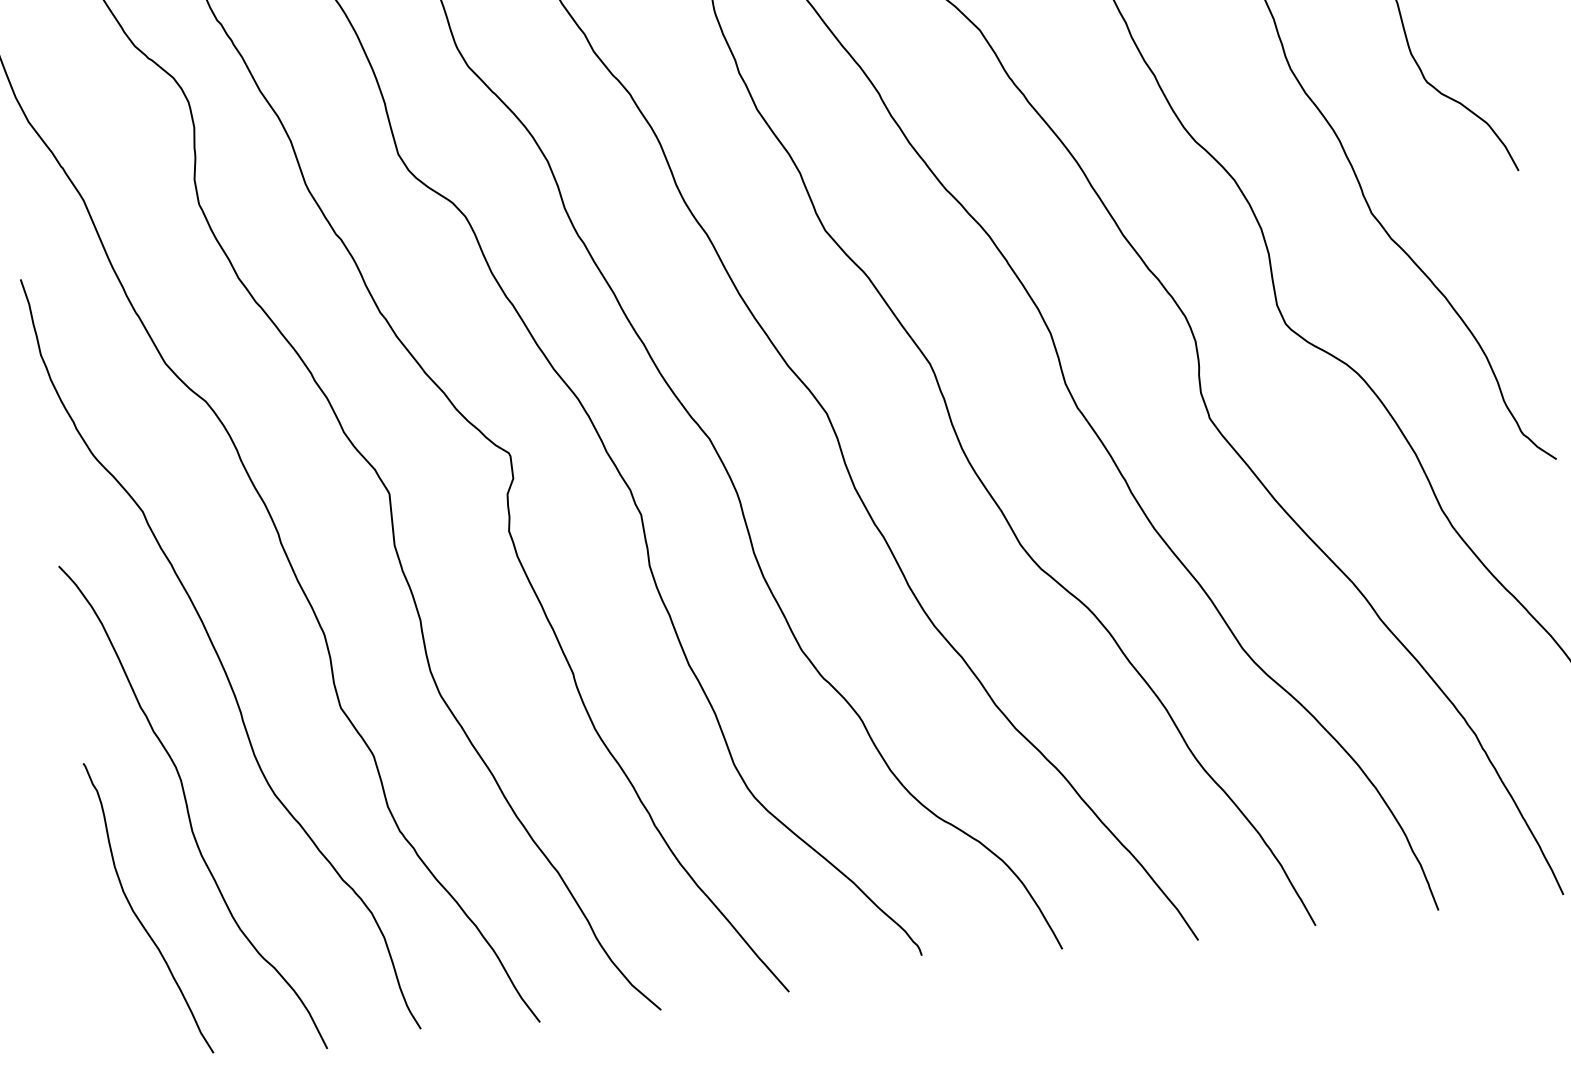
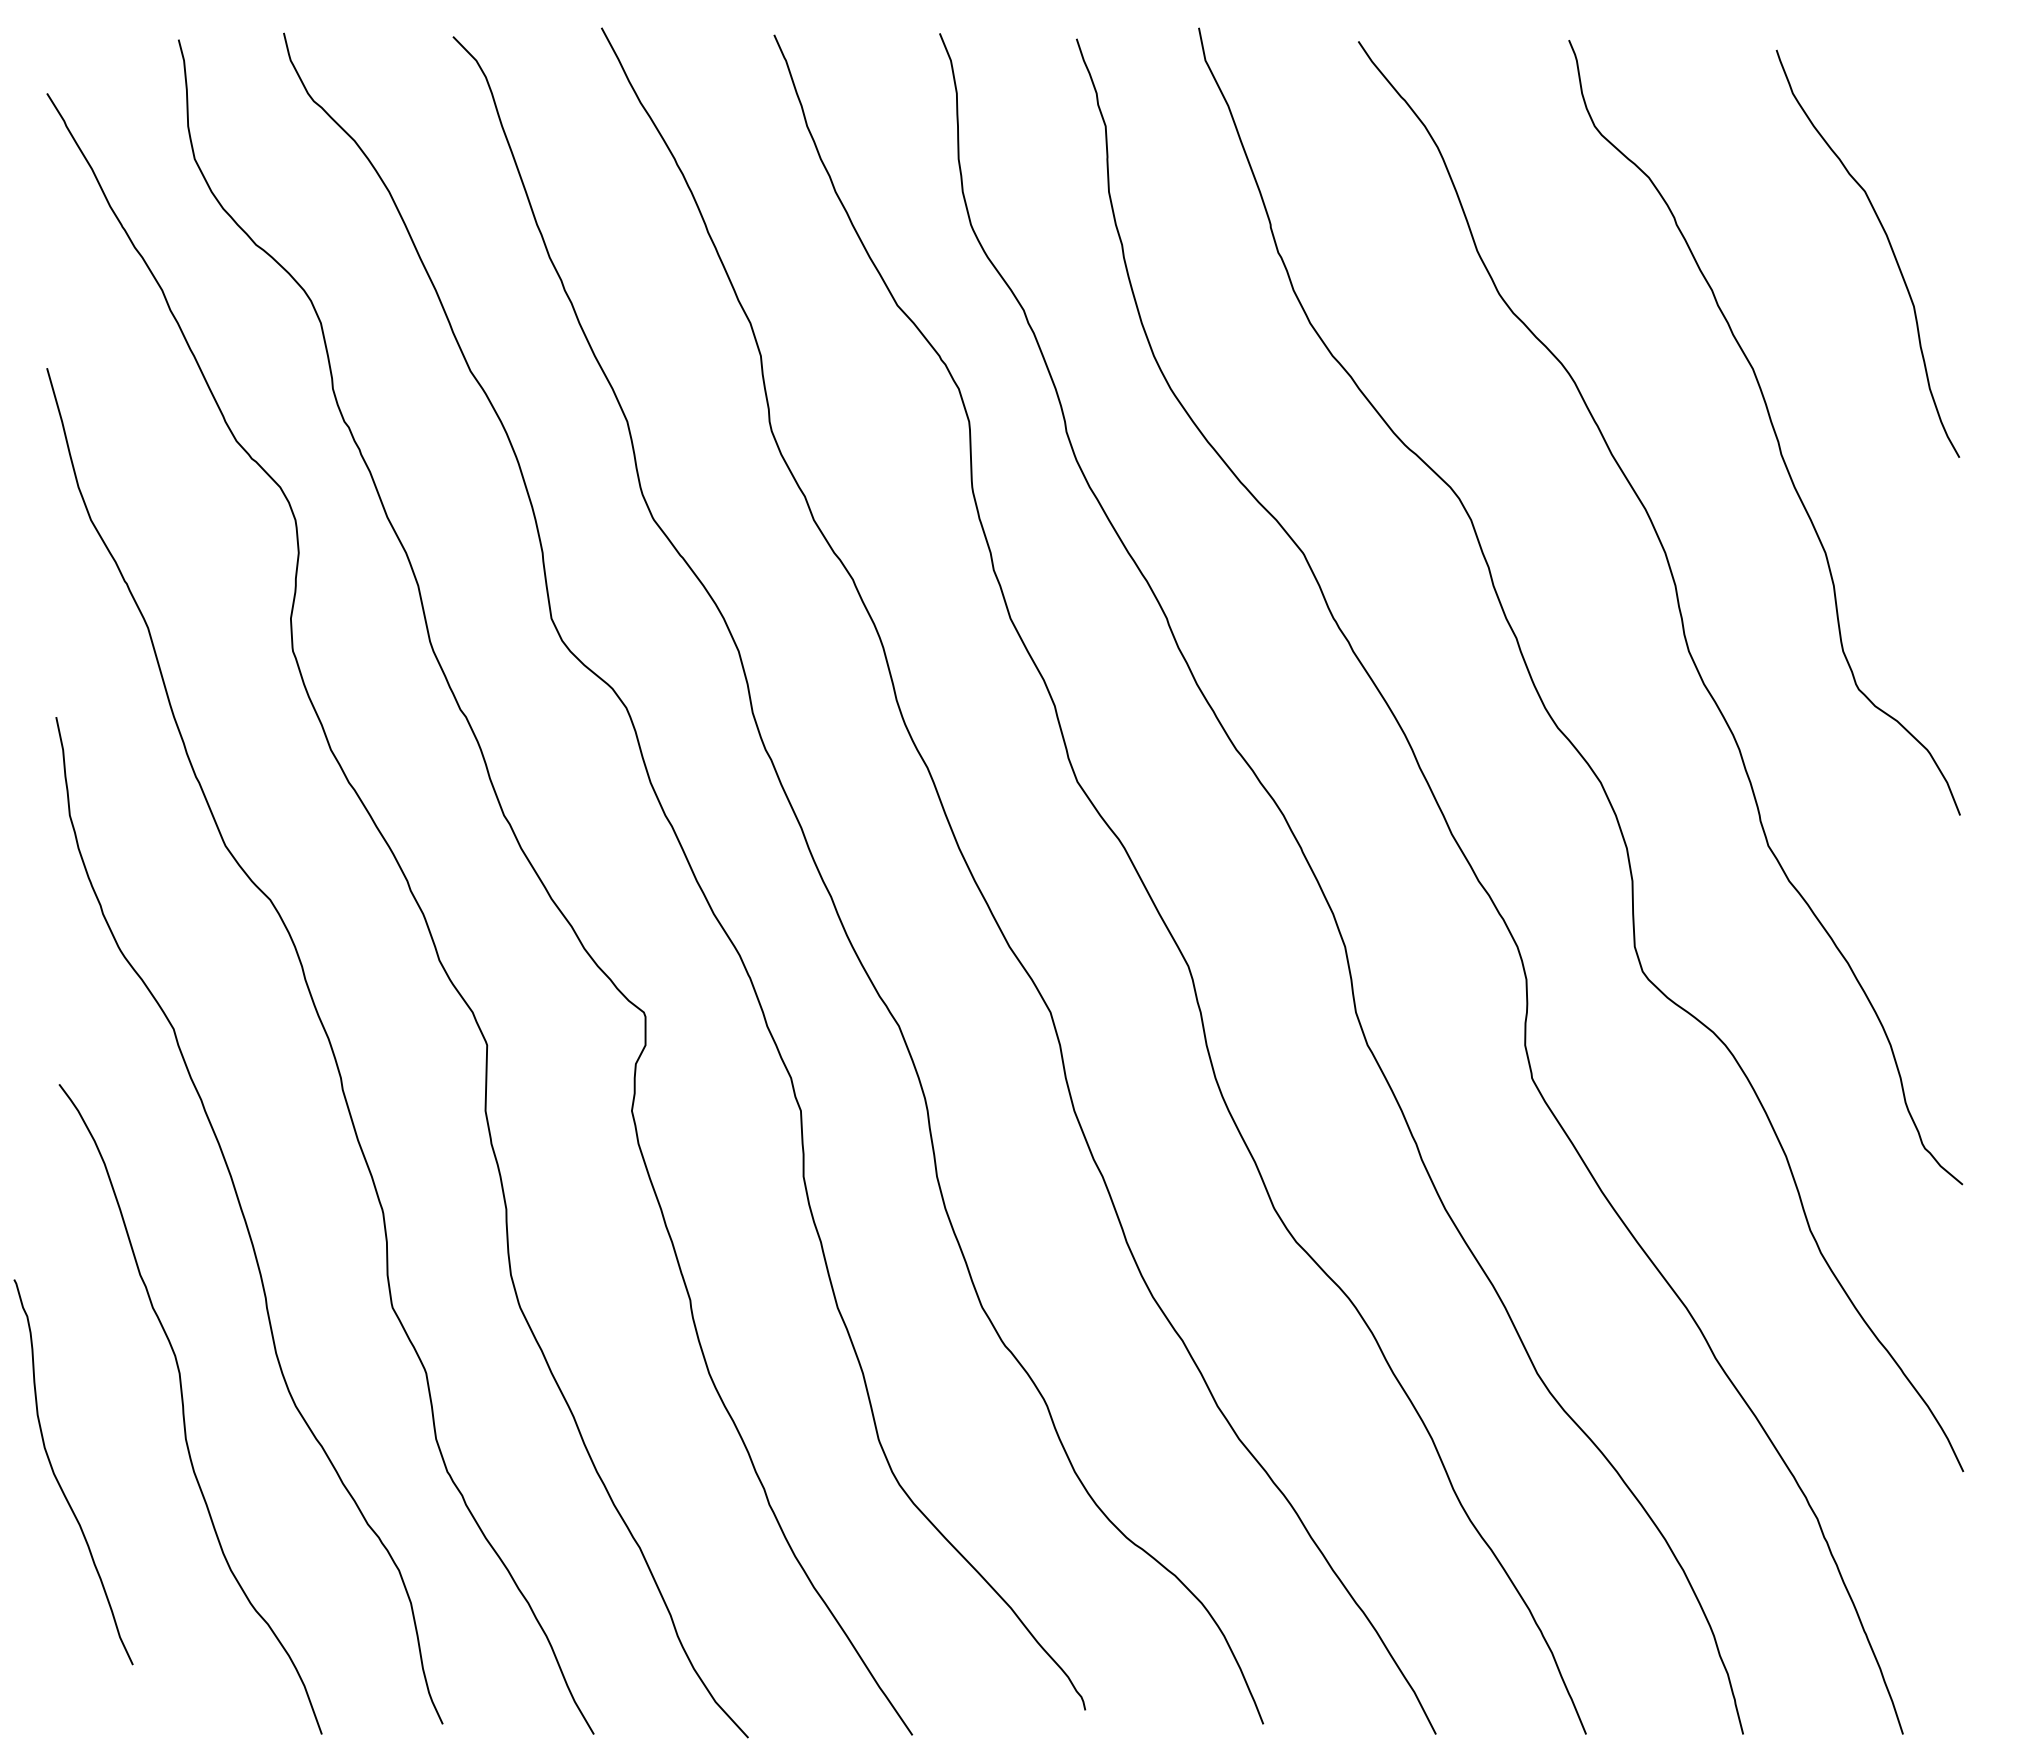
curve: (137, 916) -> (58, 1480), moved

